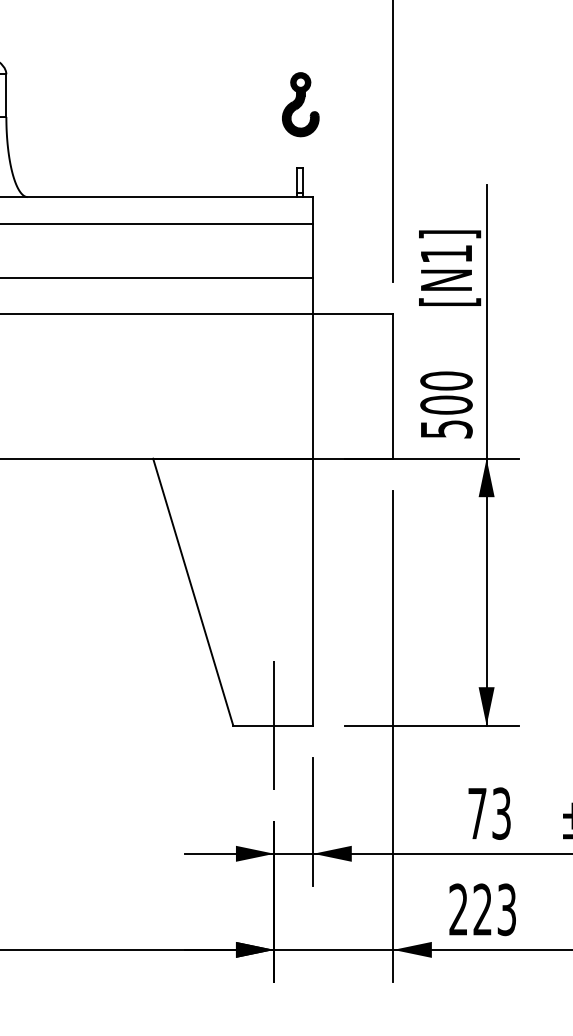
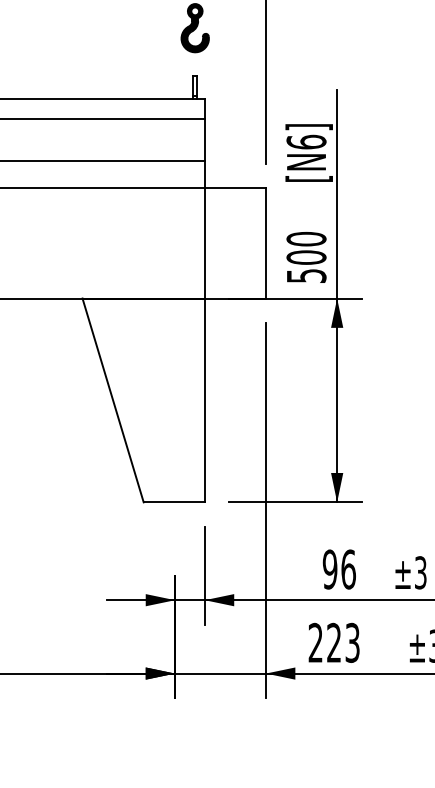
text: (446, 253) -> (306, 141), [N1] -> [N6]
line: (274, 724) -> (175, 501), removed
text: (489, 813) -> (339, 569), 73 -> 96

